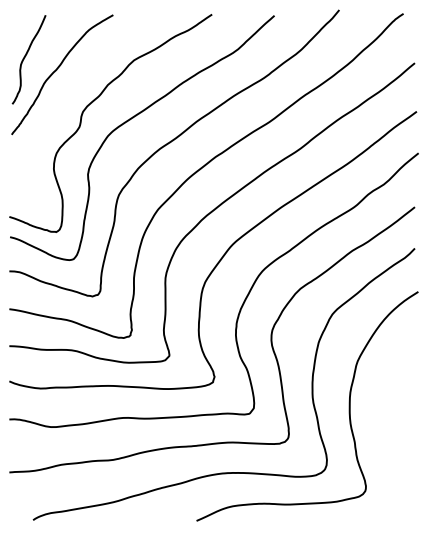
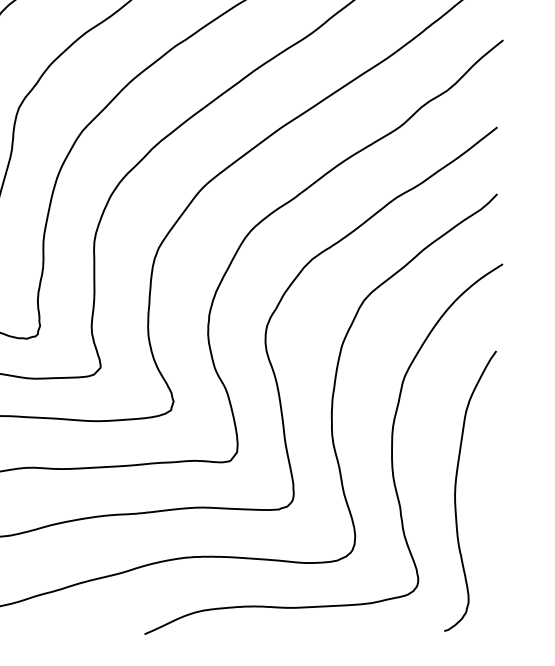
curve: (389, 432) -> (456, 491), added

